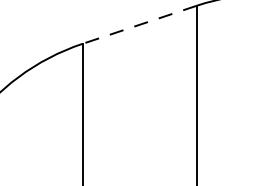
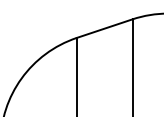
line: (139, 24) -> (104, 28), dashed -> solid

